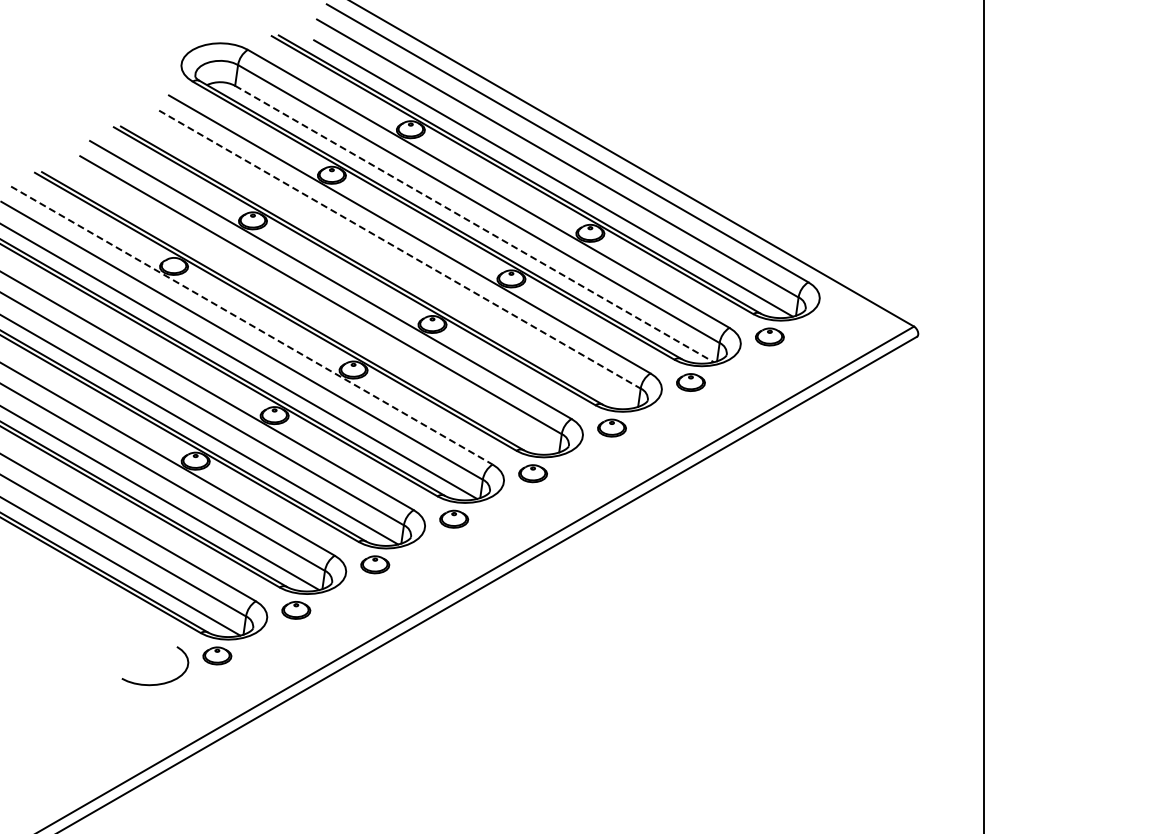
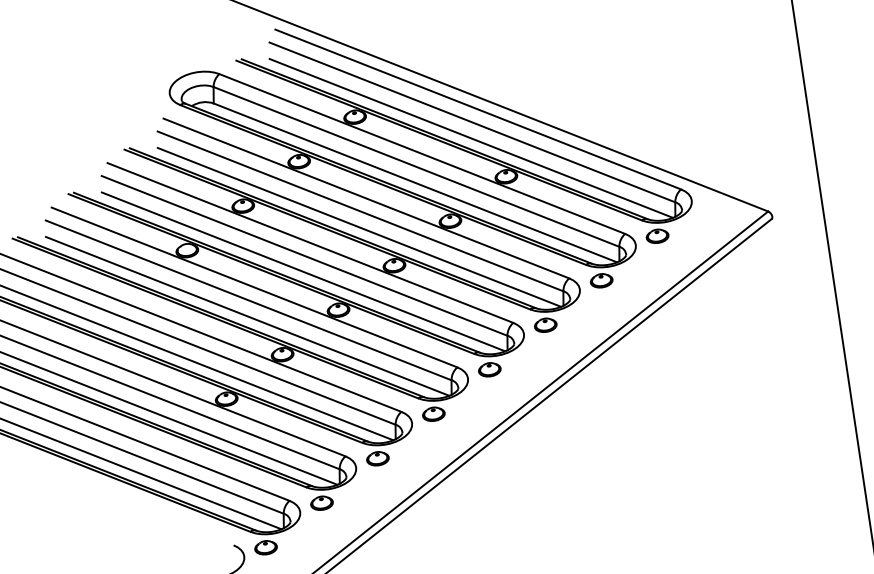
line: (474, 224) -> (415, 183), dashed -> solid
line: (400, 249) -> (360, 211), dashed -> solid
line: (395, 269) -> (359, 227), added
line: (316, 314) -> (303, 271), added
line: (252, 325) -> (254, 287), dashed -> solid

